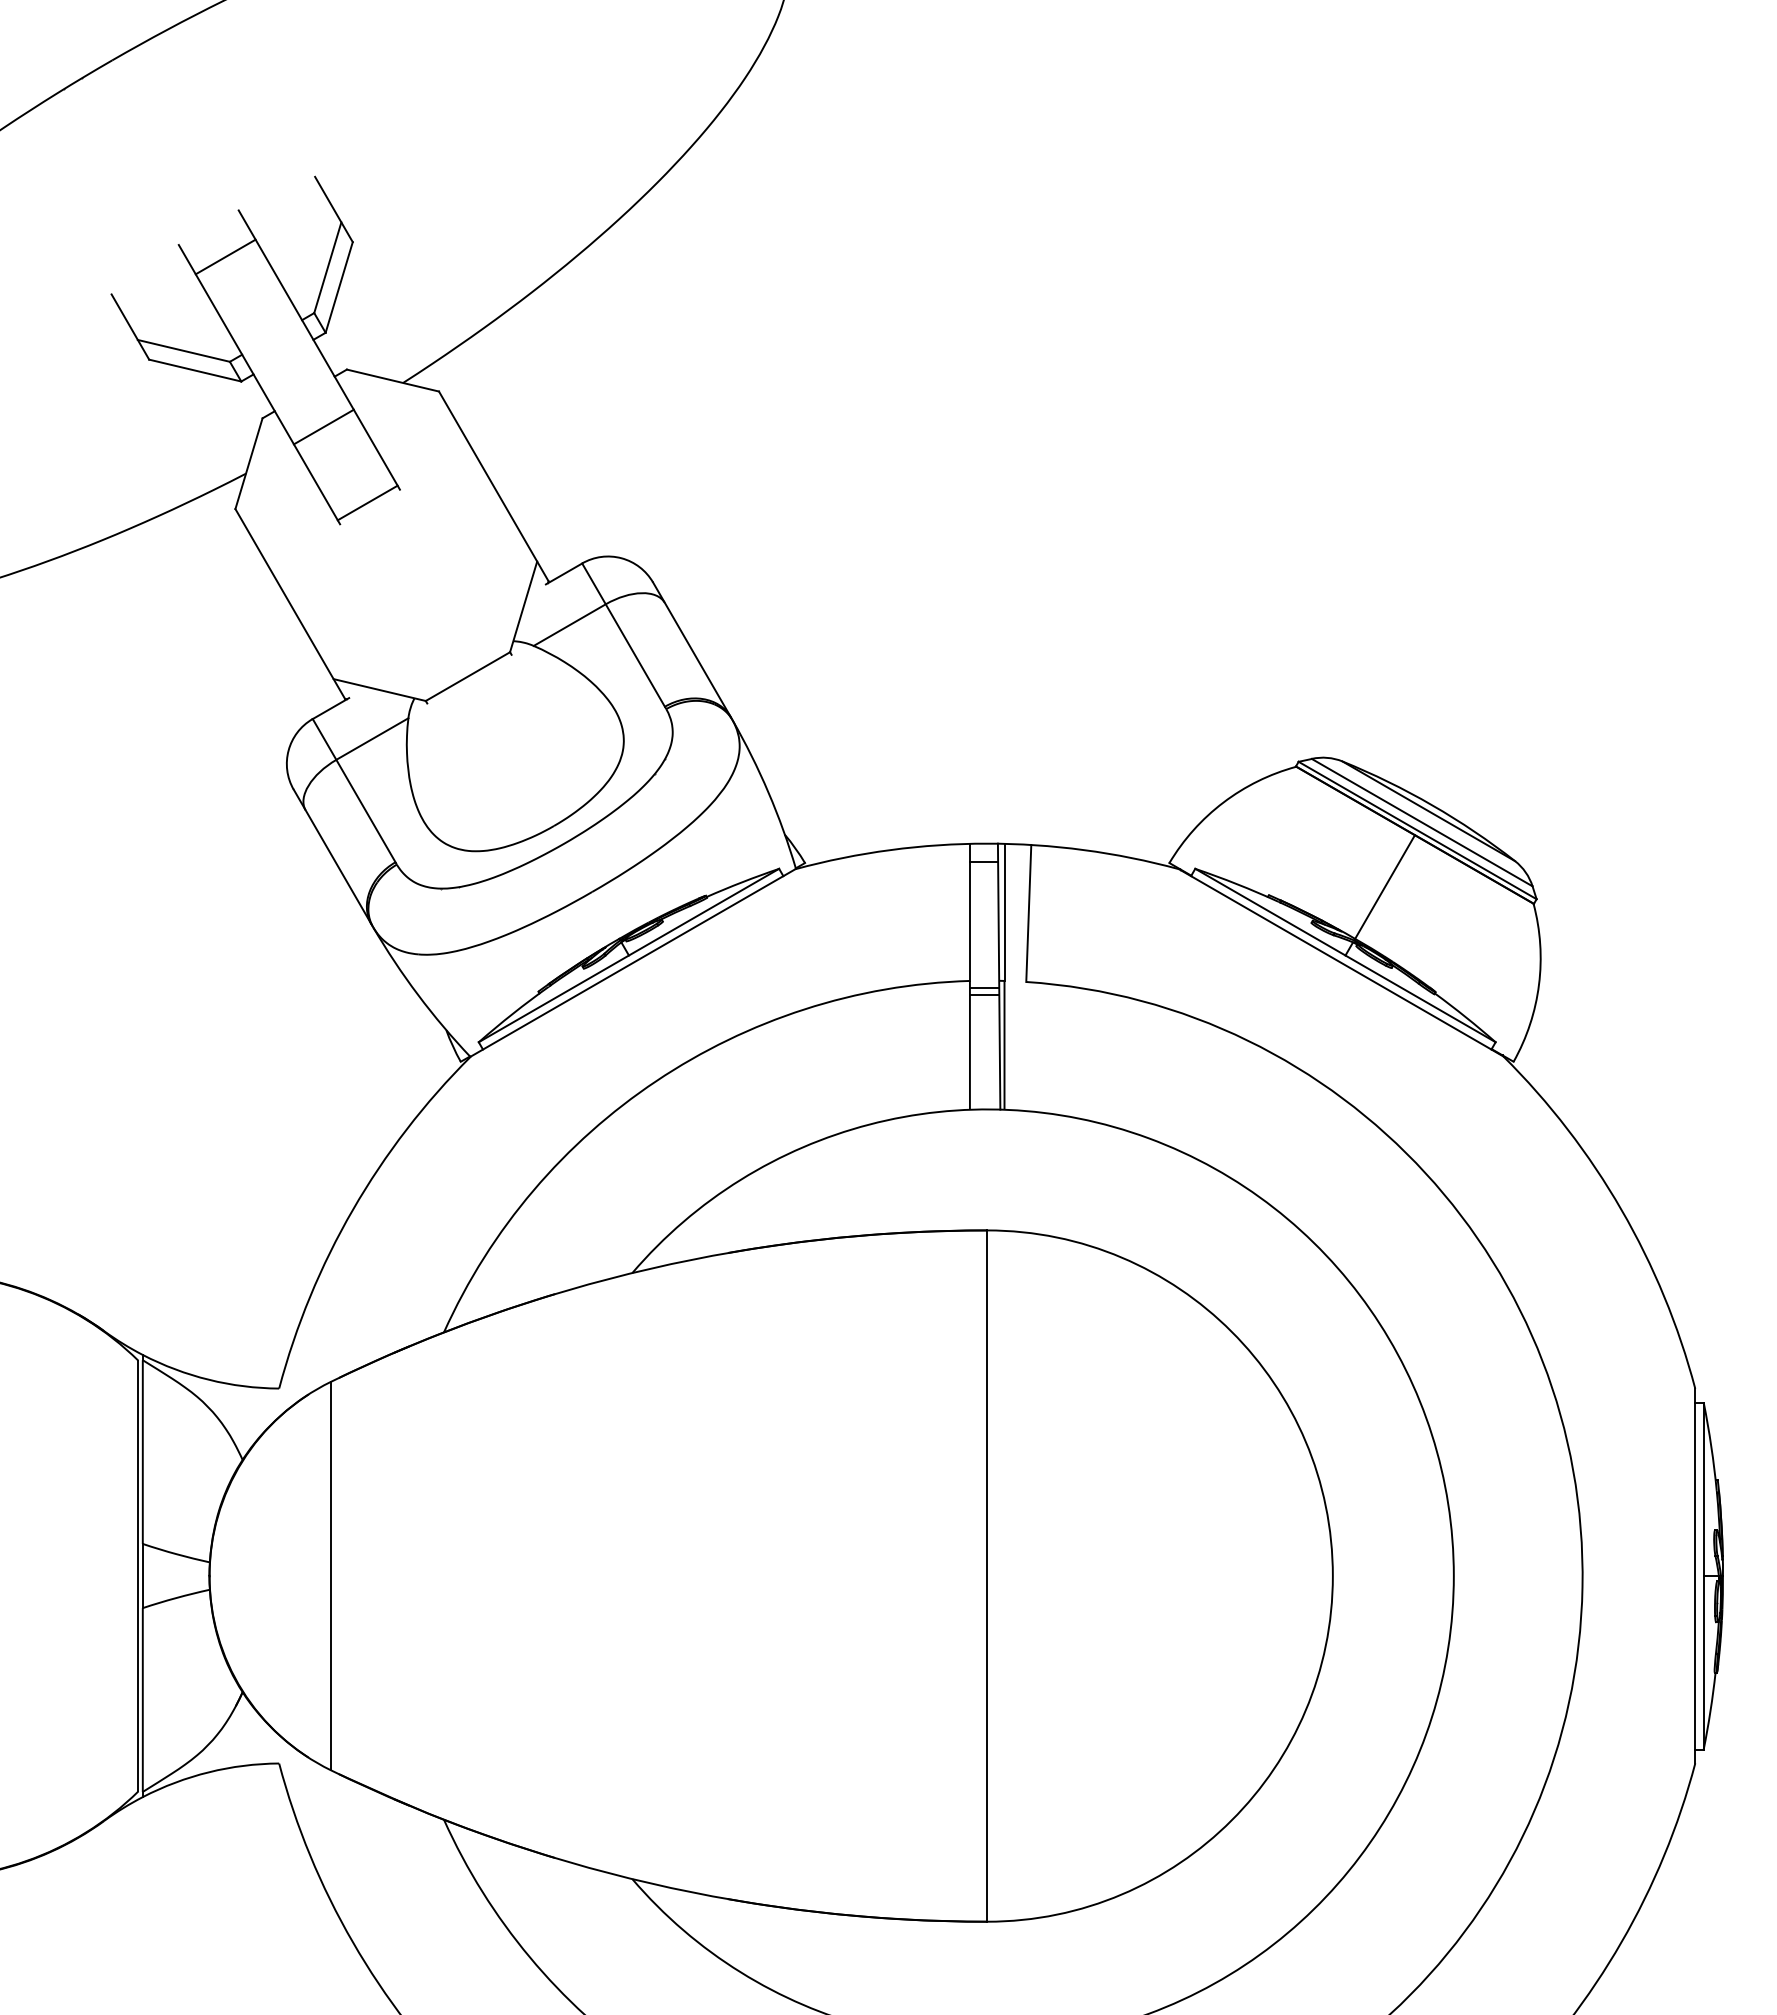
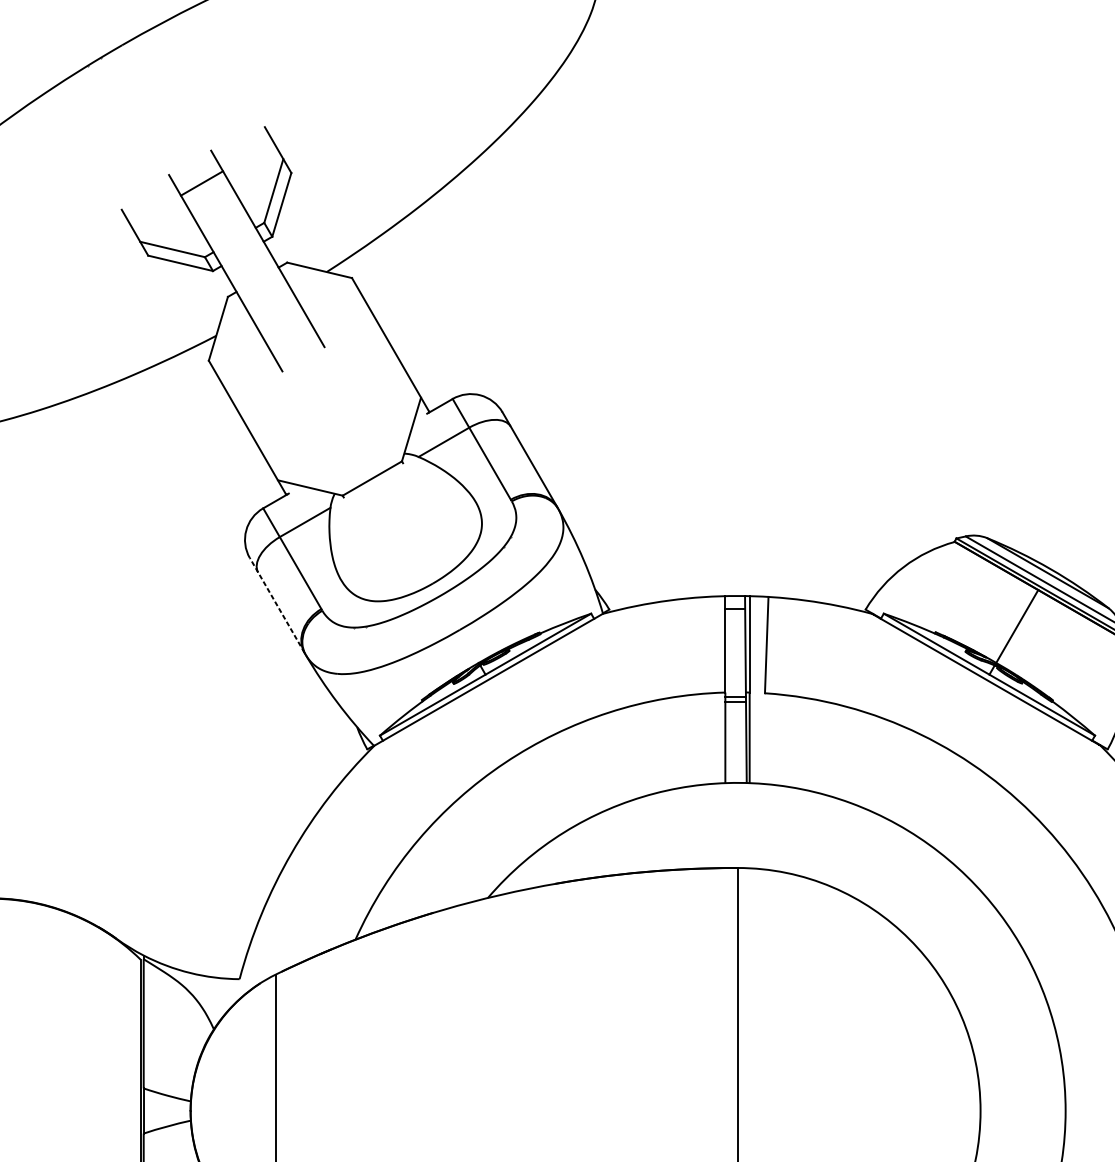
line: (323, 426) -> (270, 302), removed
line: (367, 502) -> (301, 356), removed
line: (332, 857) -> (277, 605), solid -> dashed

